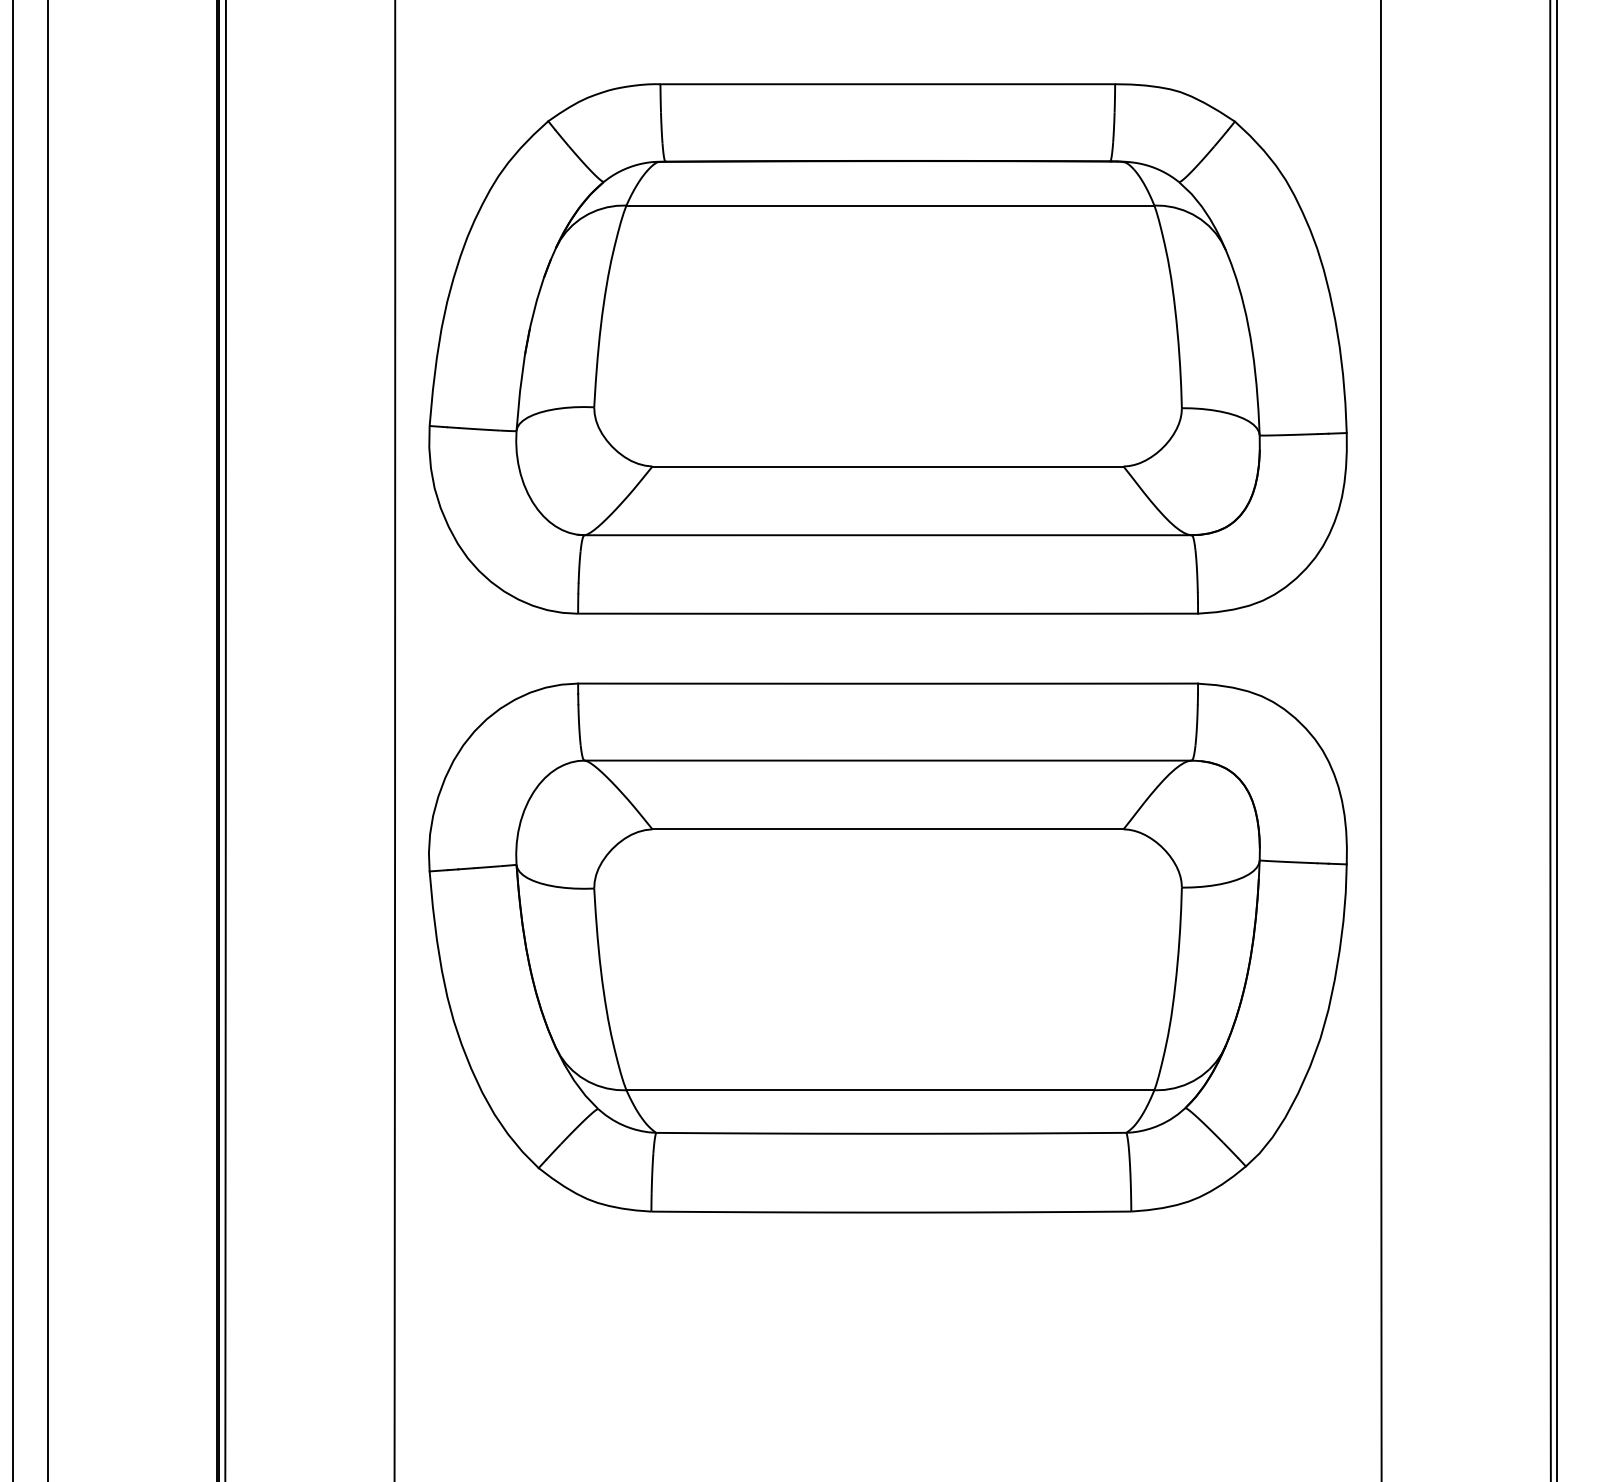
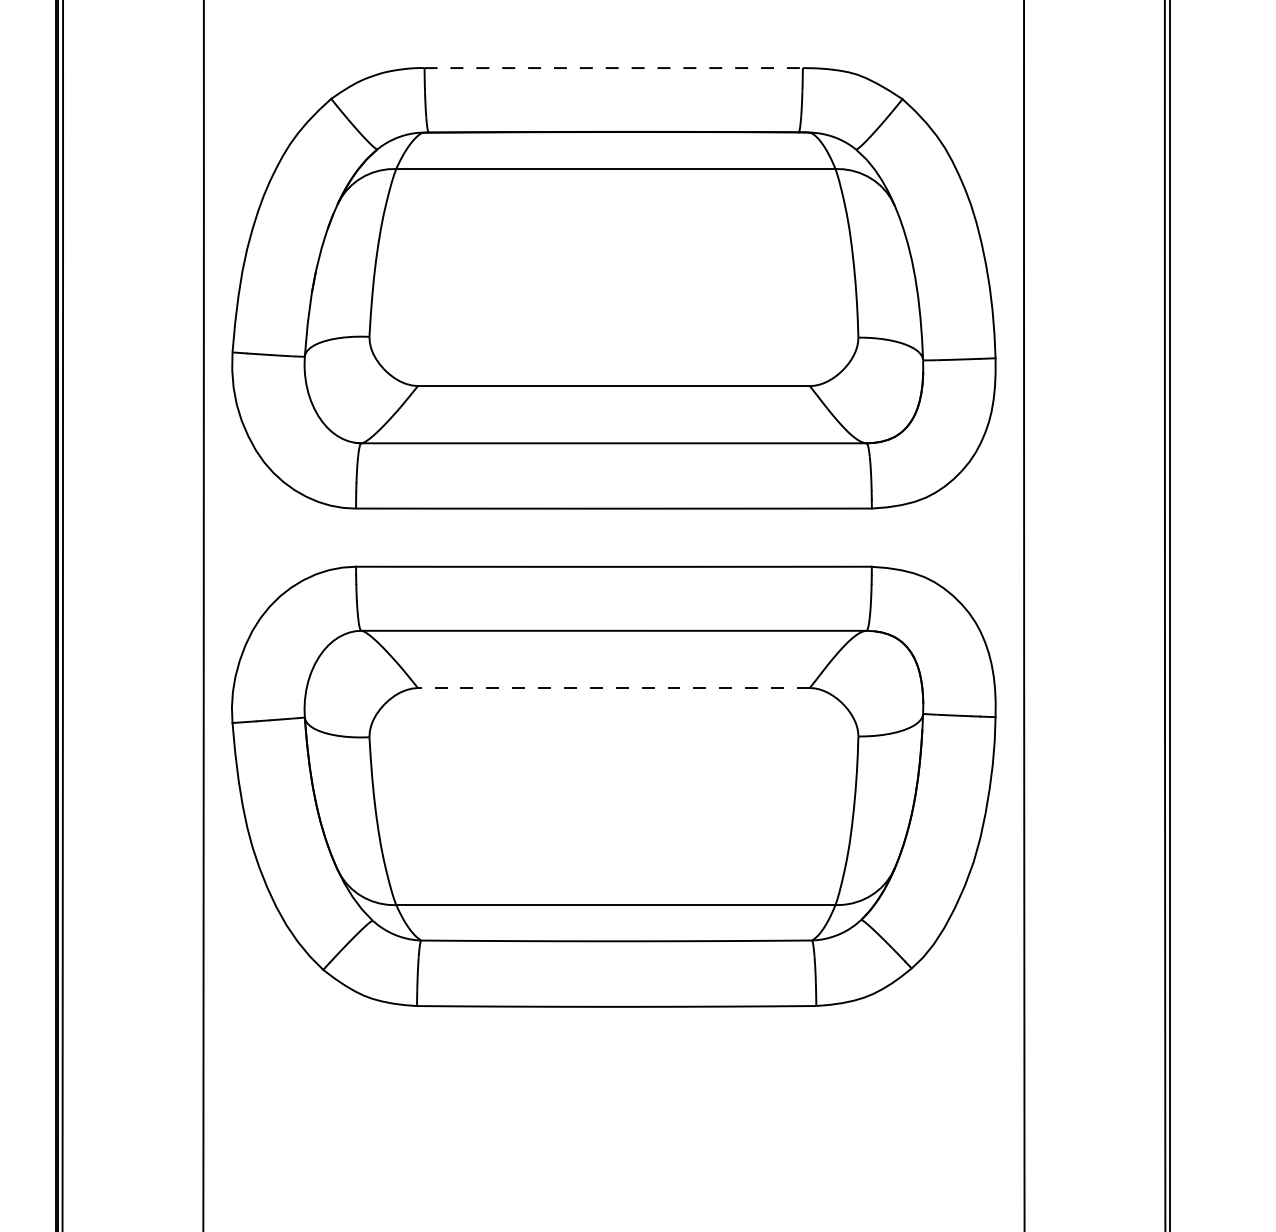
line: (888, 84) -> (614, 68), solid -> dashed
line: (888, 829) -> (614, 688), solid -> dashed

